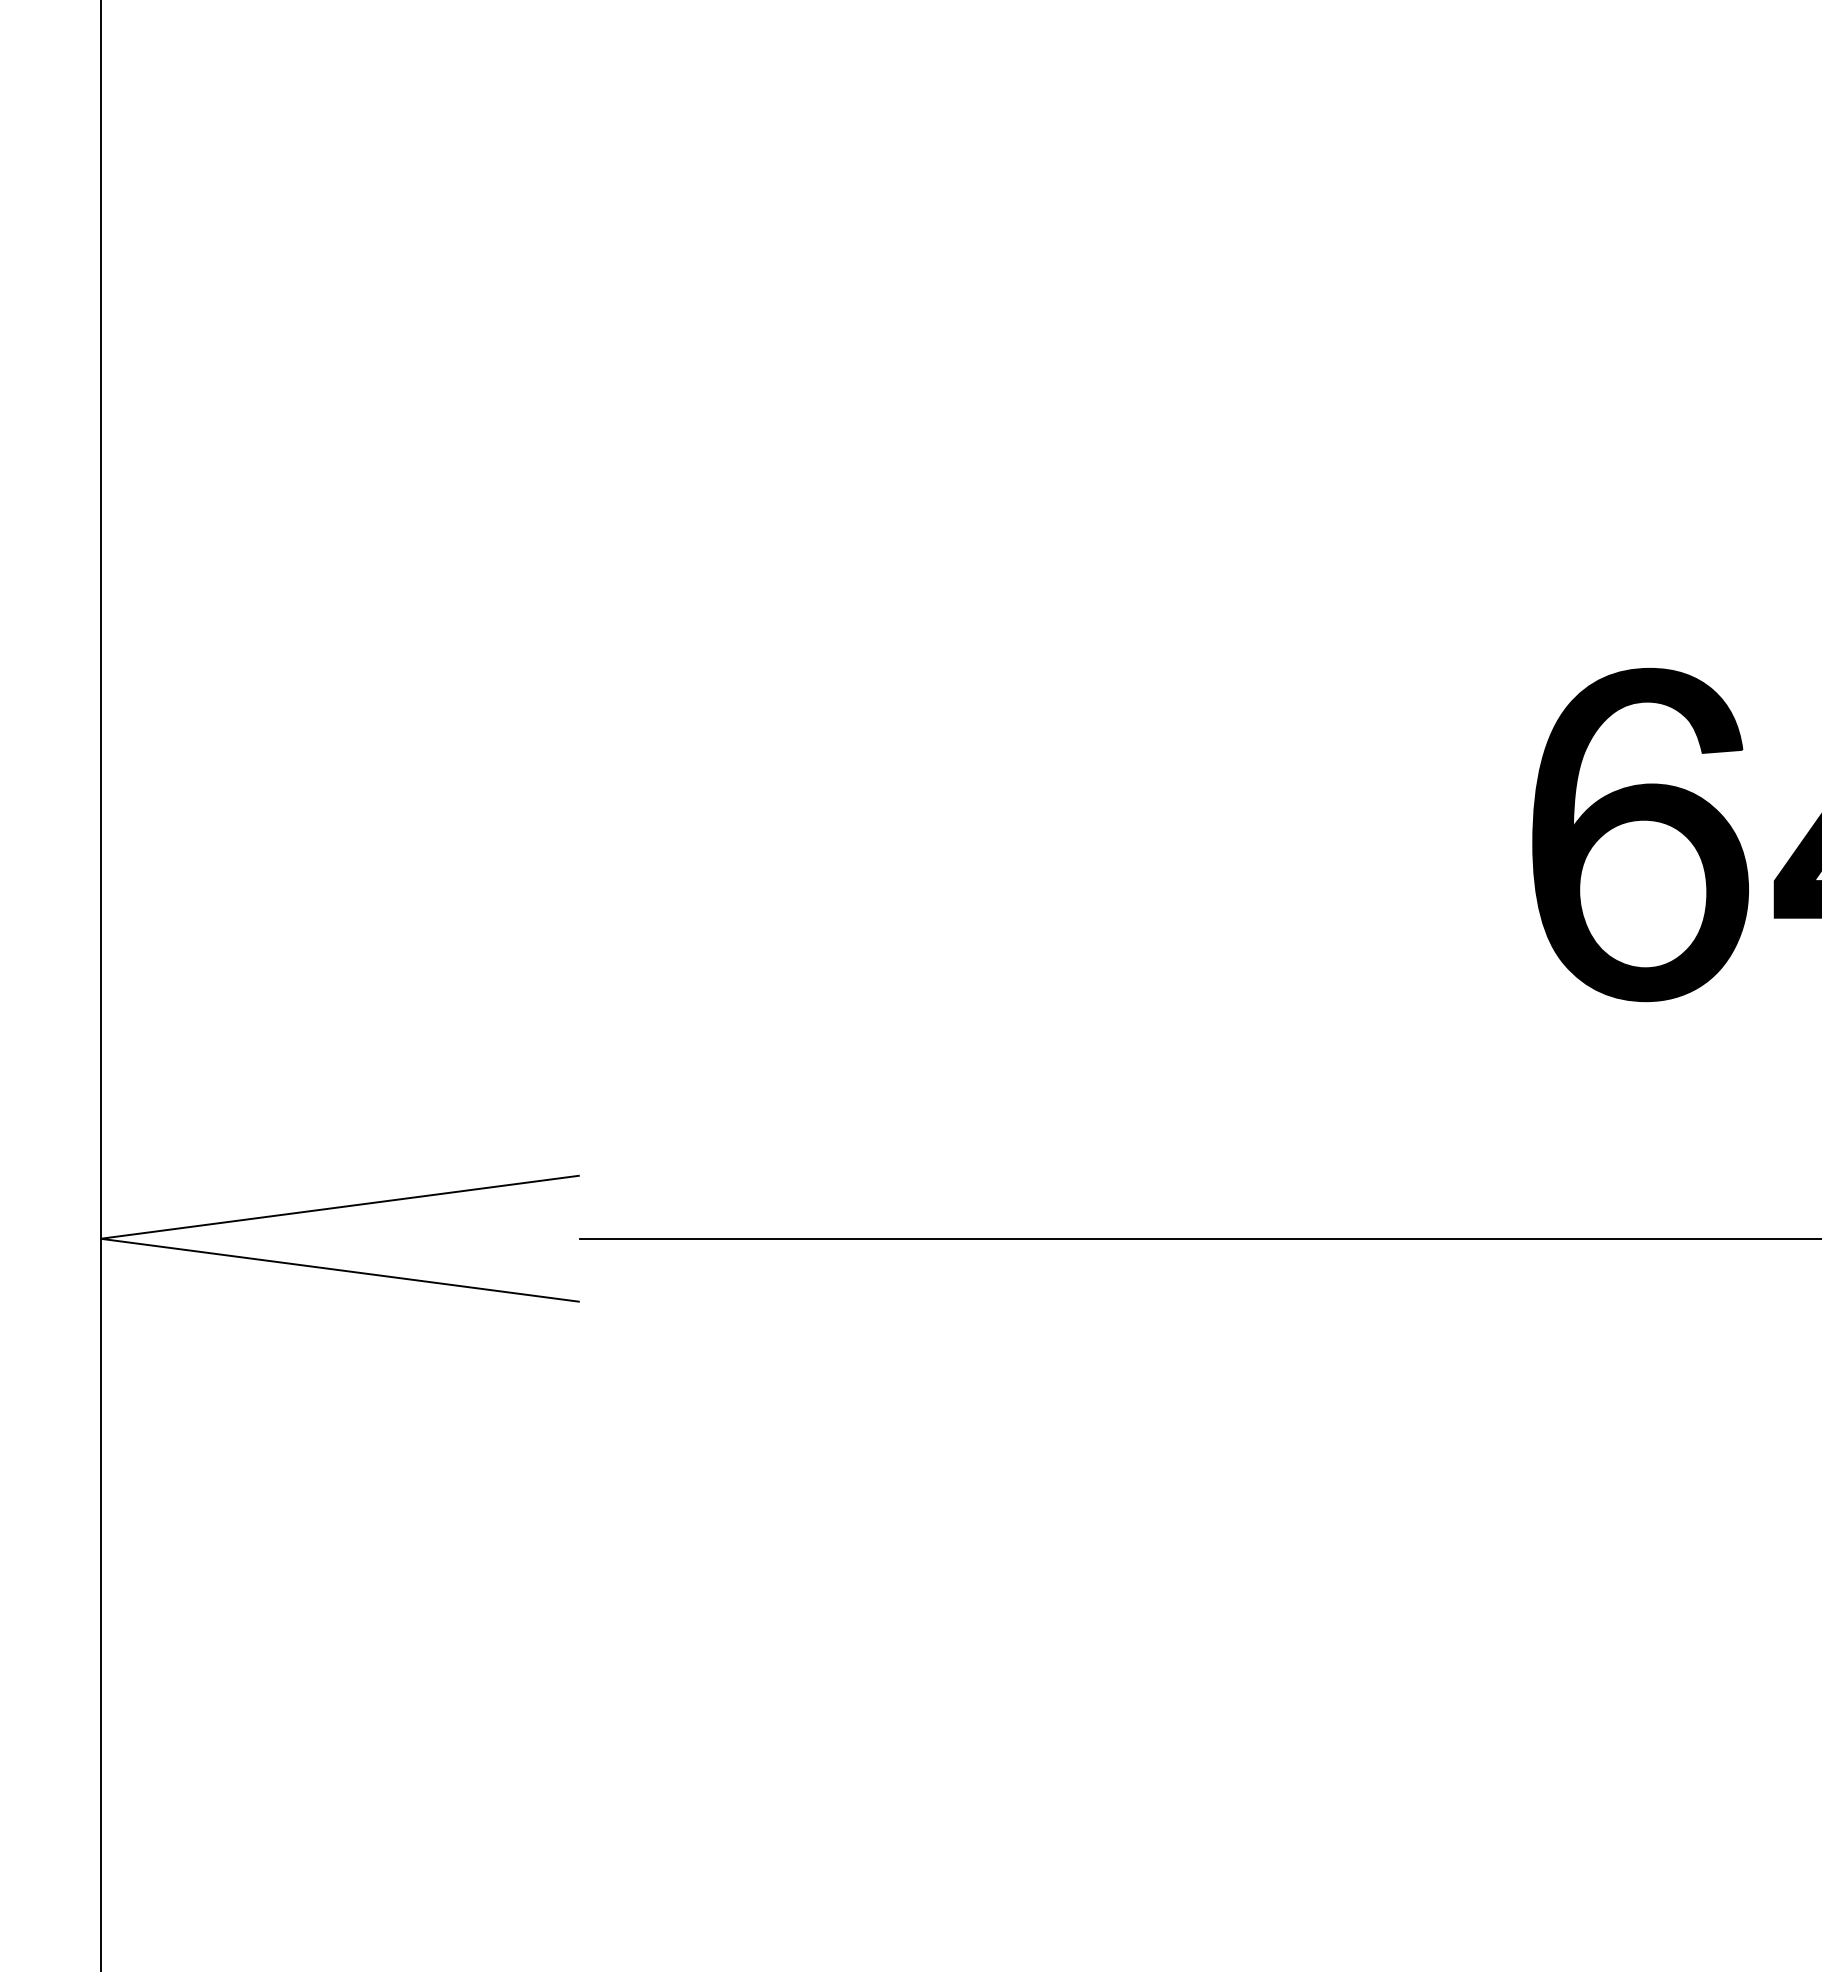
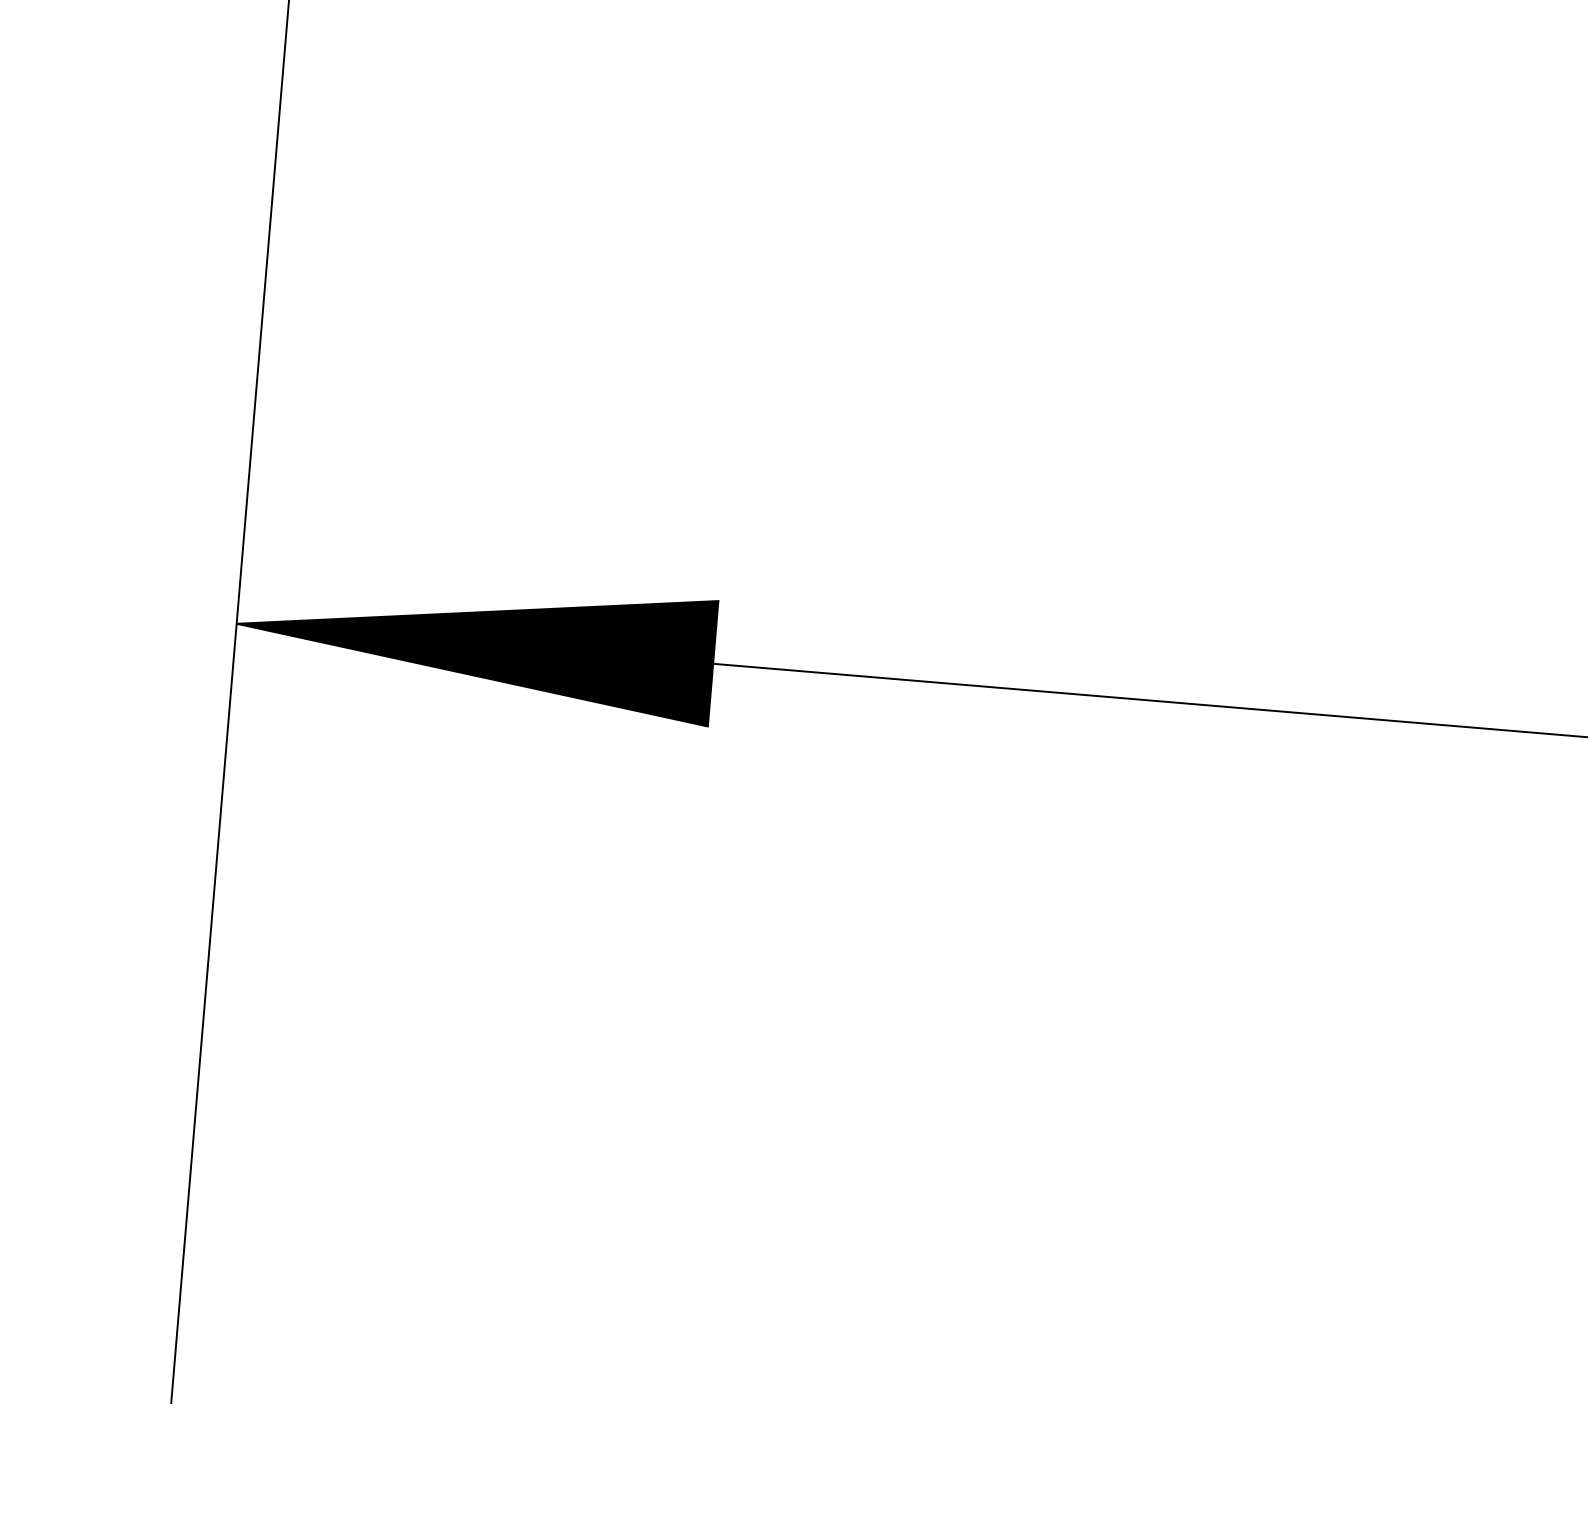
fill: (339, 1238) -> (474, 643), added

